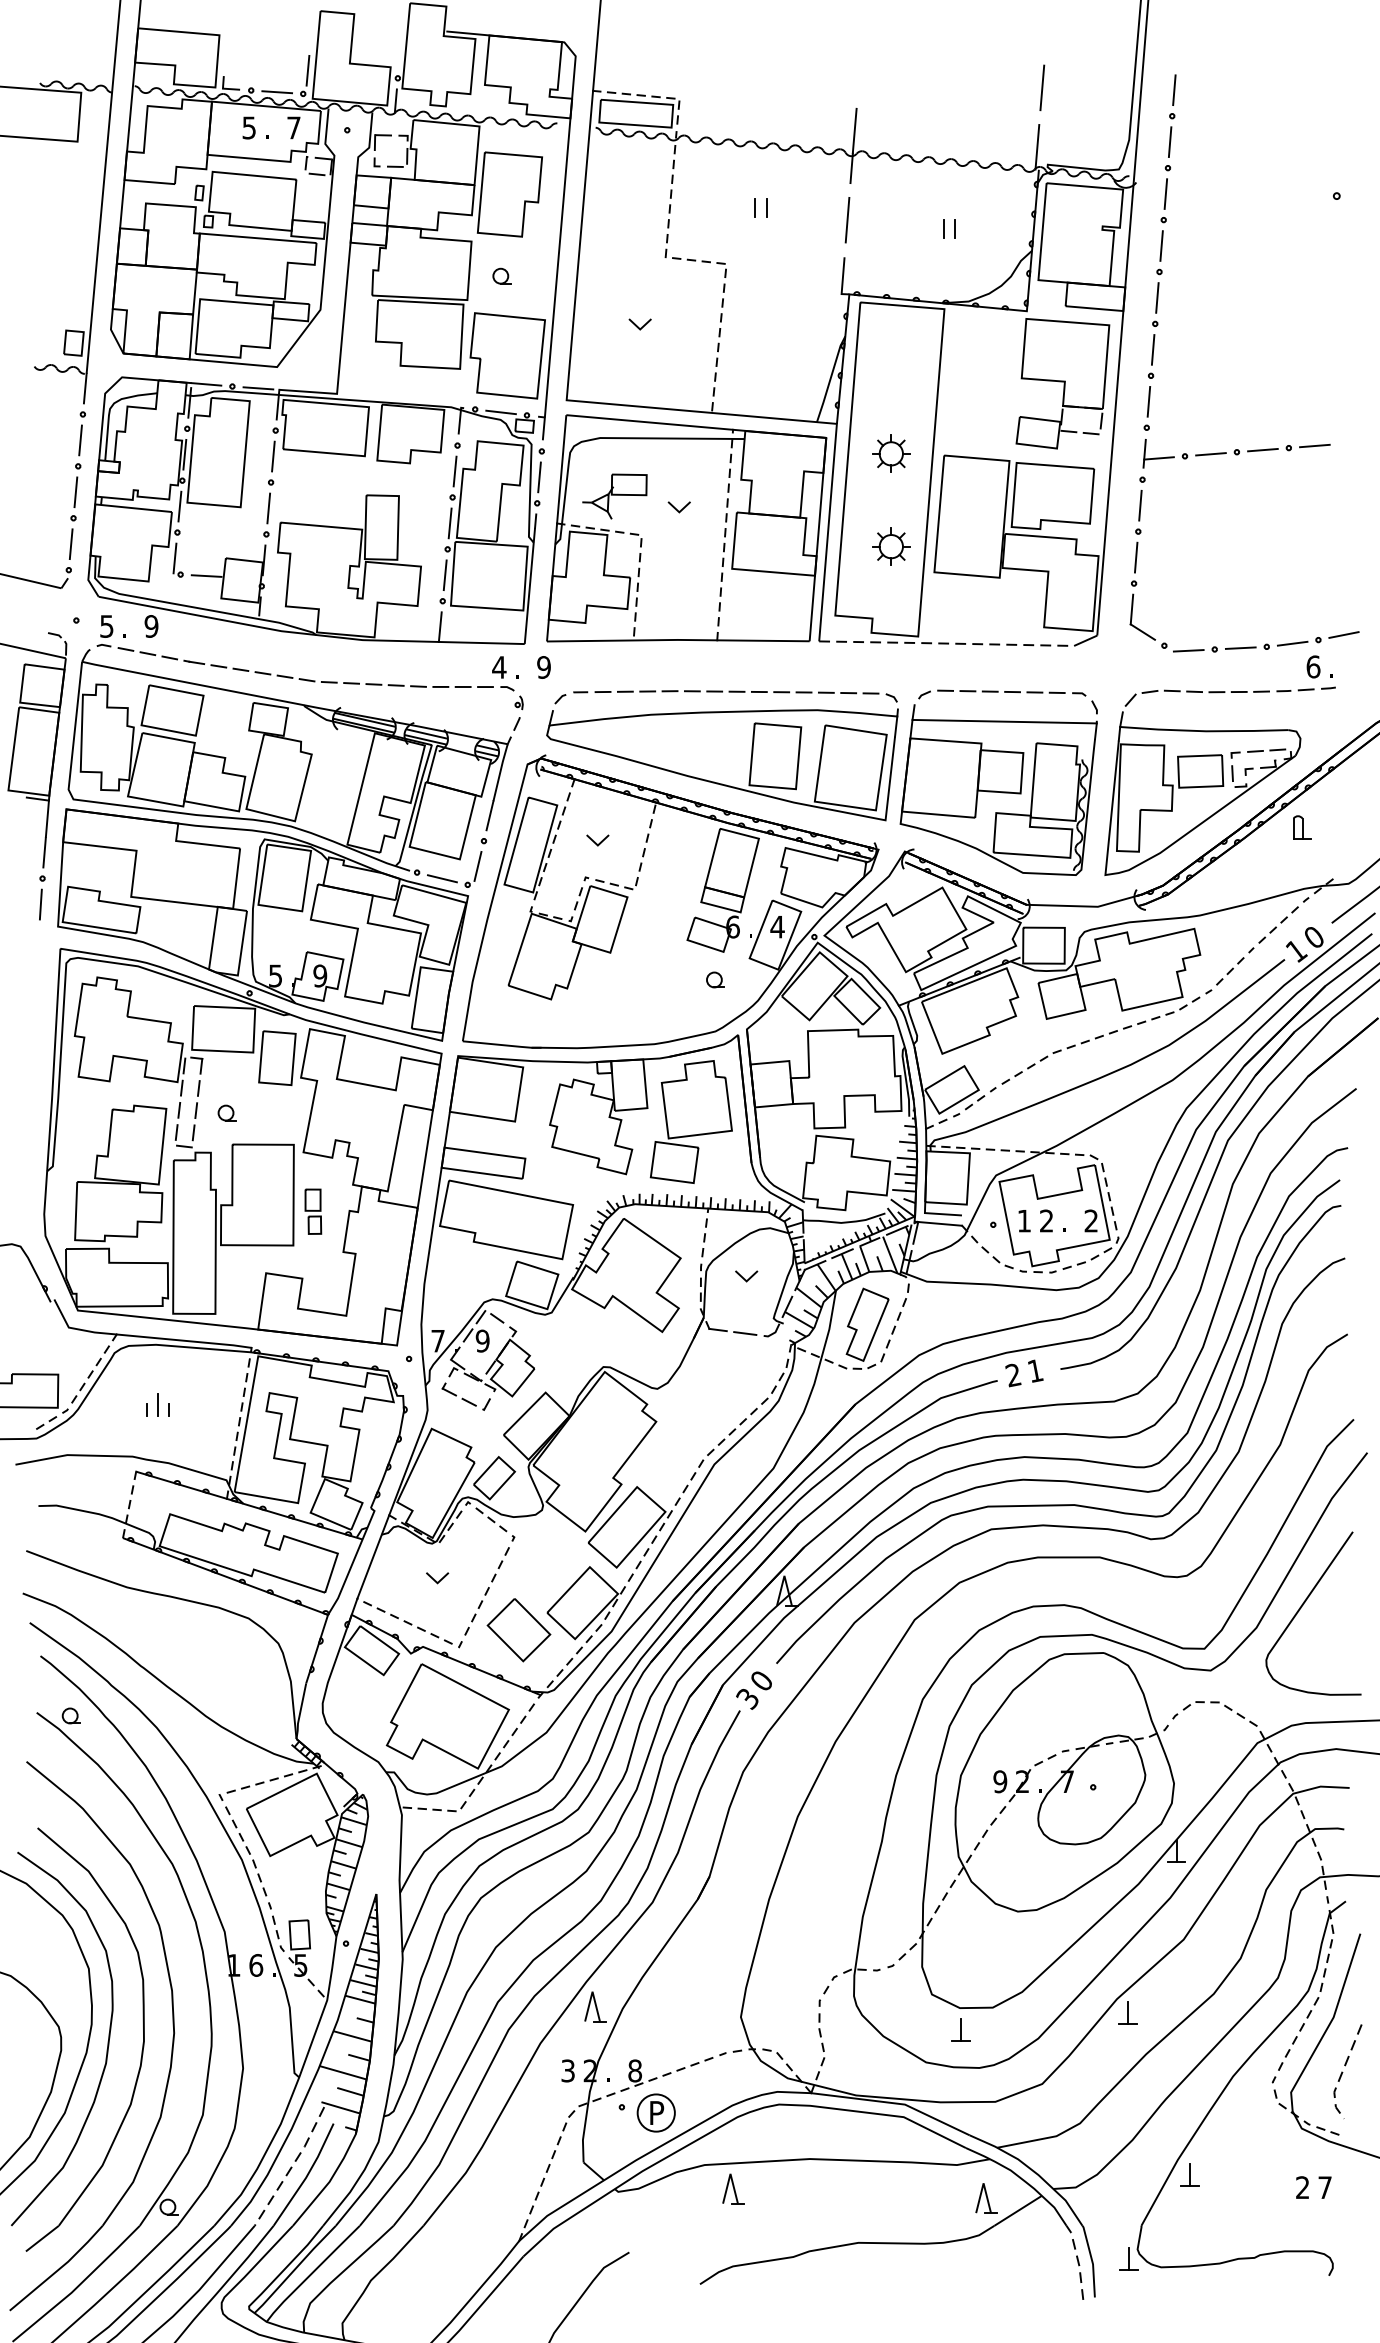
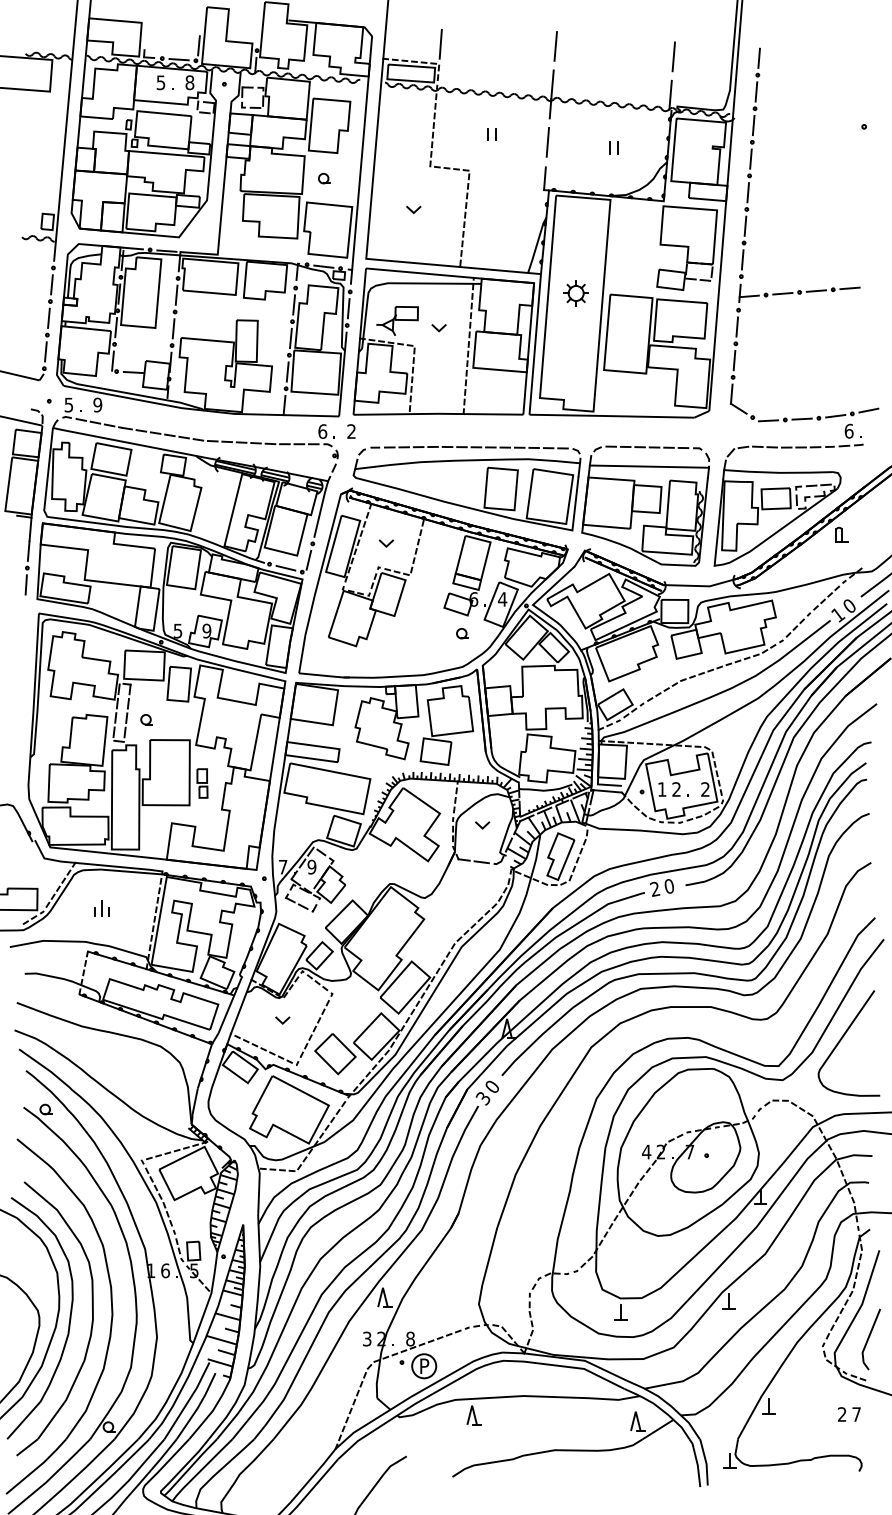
line: (681, 67) -> (440, 43), added
line: (859, 71) -> (555, 46), added
text: (293, 127) -> (189, 82), 7 -> 8
part: (890, 546) -> (575, 353), removed
line: (945, 644) -> (611, 416), dashed -> solid
text: (498, 667) -> (322, 431), 4 -> 6
text: (543, 667) -> (351, 431), 9 -> 2
text: (1035, 1371) -> (669, 886), 1 -> 0
text: (1000, 1780) -> (646, 1151), 9 -> 4
line: (1341, 2073) -> (867, 1340), dashed -> solid
line: (291, 2167) -> (188, 1401), dashed -> solid
line: (1077, 2260) -> (696, 1461), dashed -> solid

